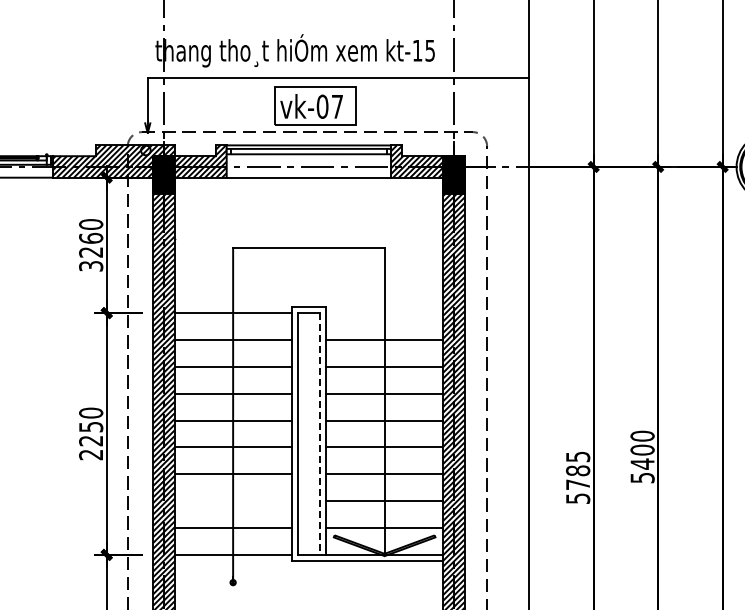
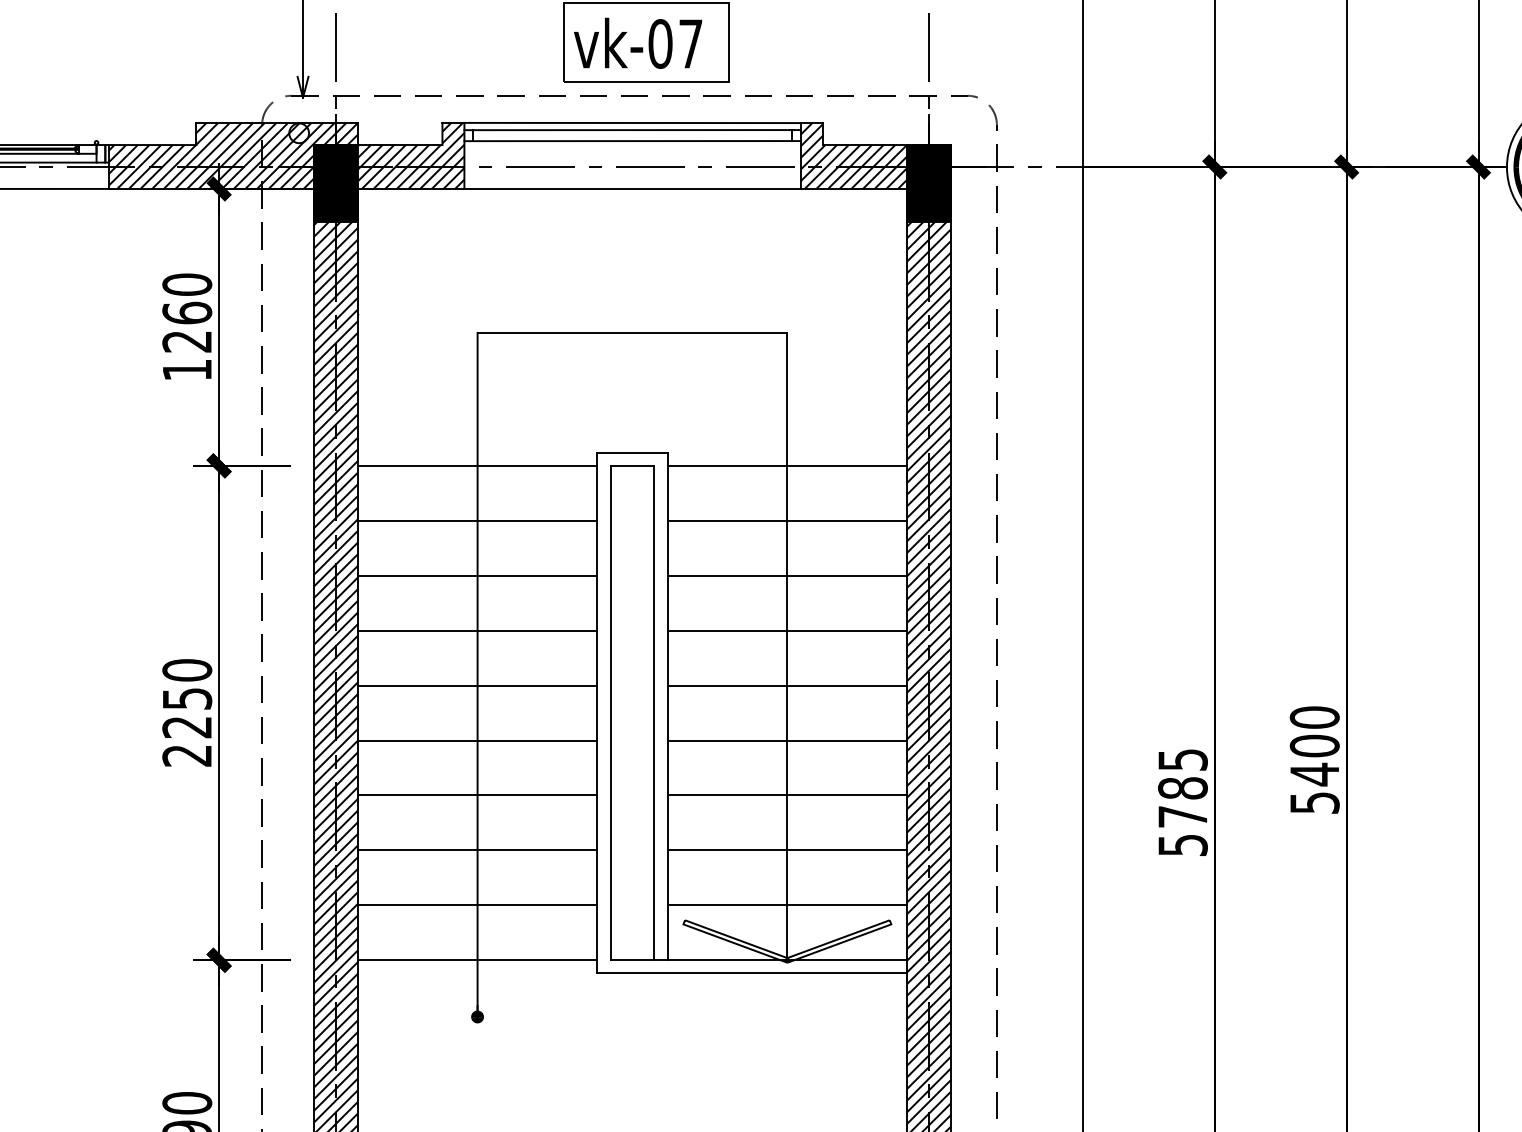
text: (91, 266) -> (187, 370), 3260 -> 1260
line: (384, 313) -> (787, 466), added
line: (319, 434) -> (654, 714), dashed -> solid
line: (232, 501) -> (476, 851), added

